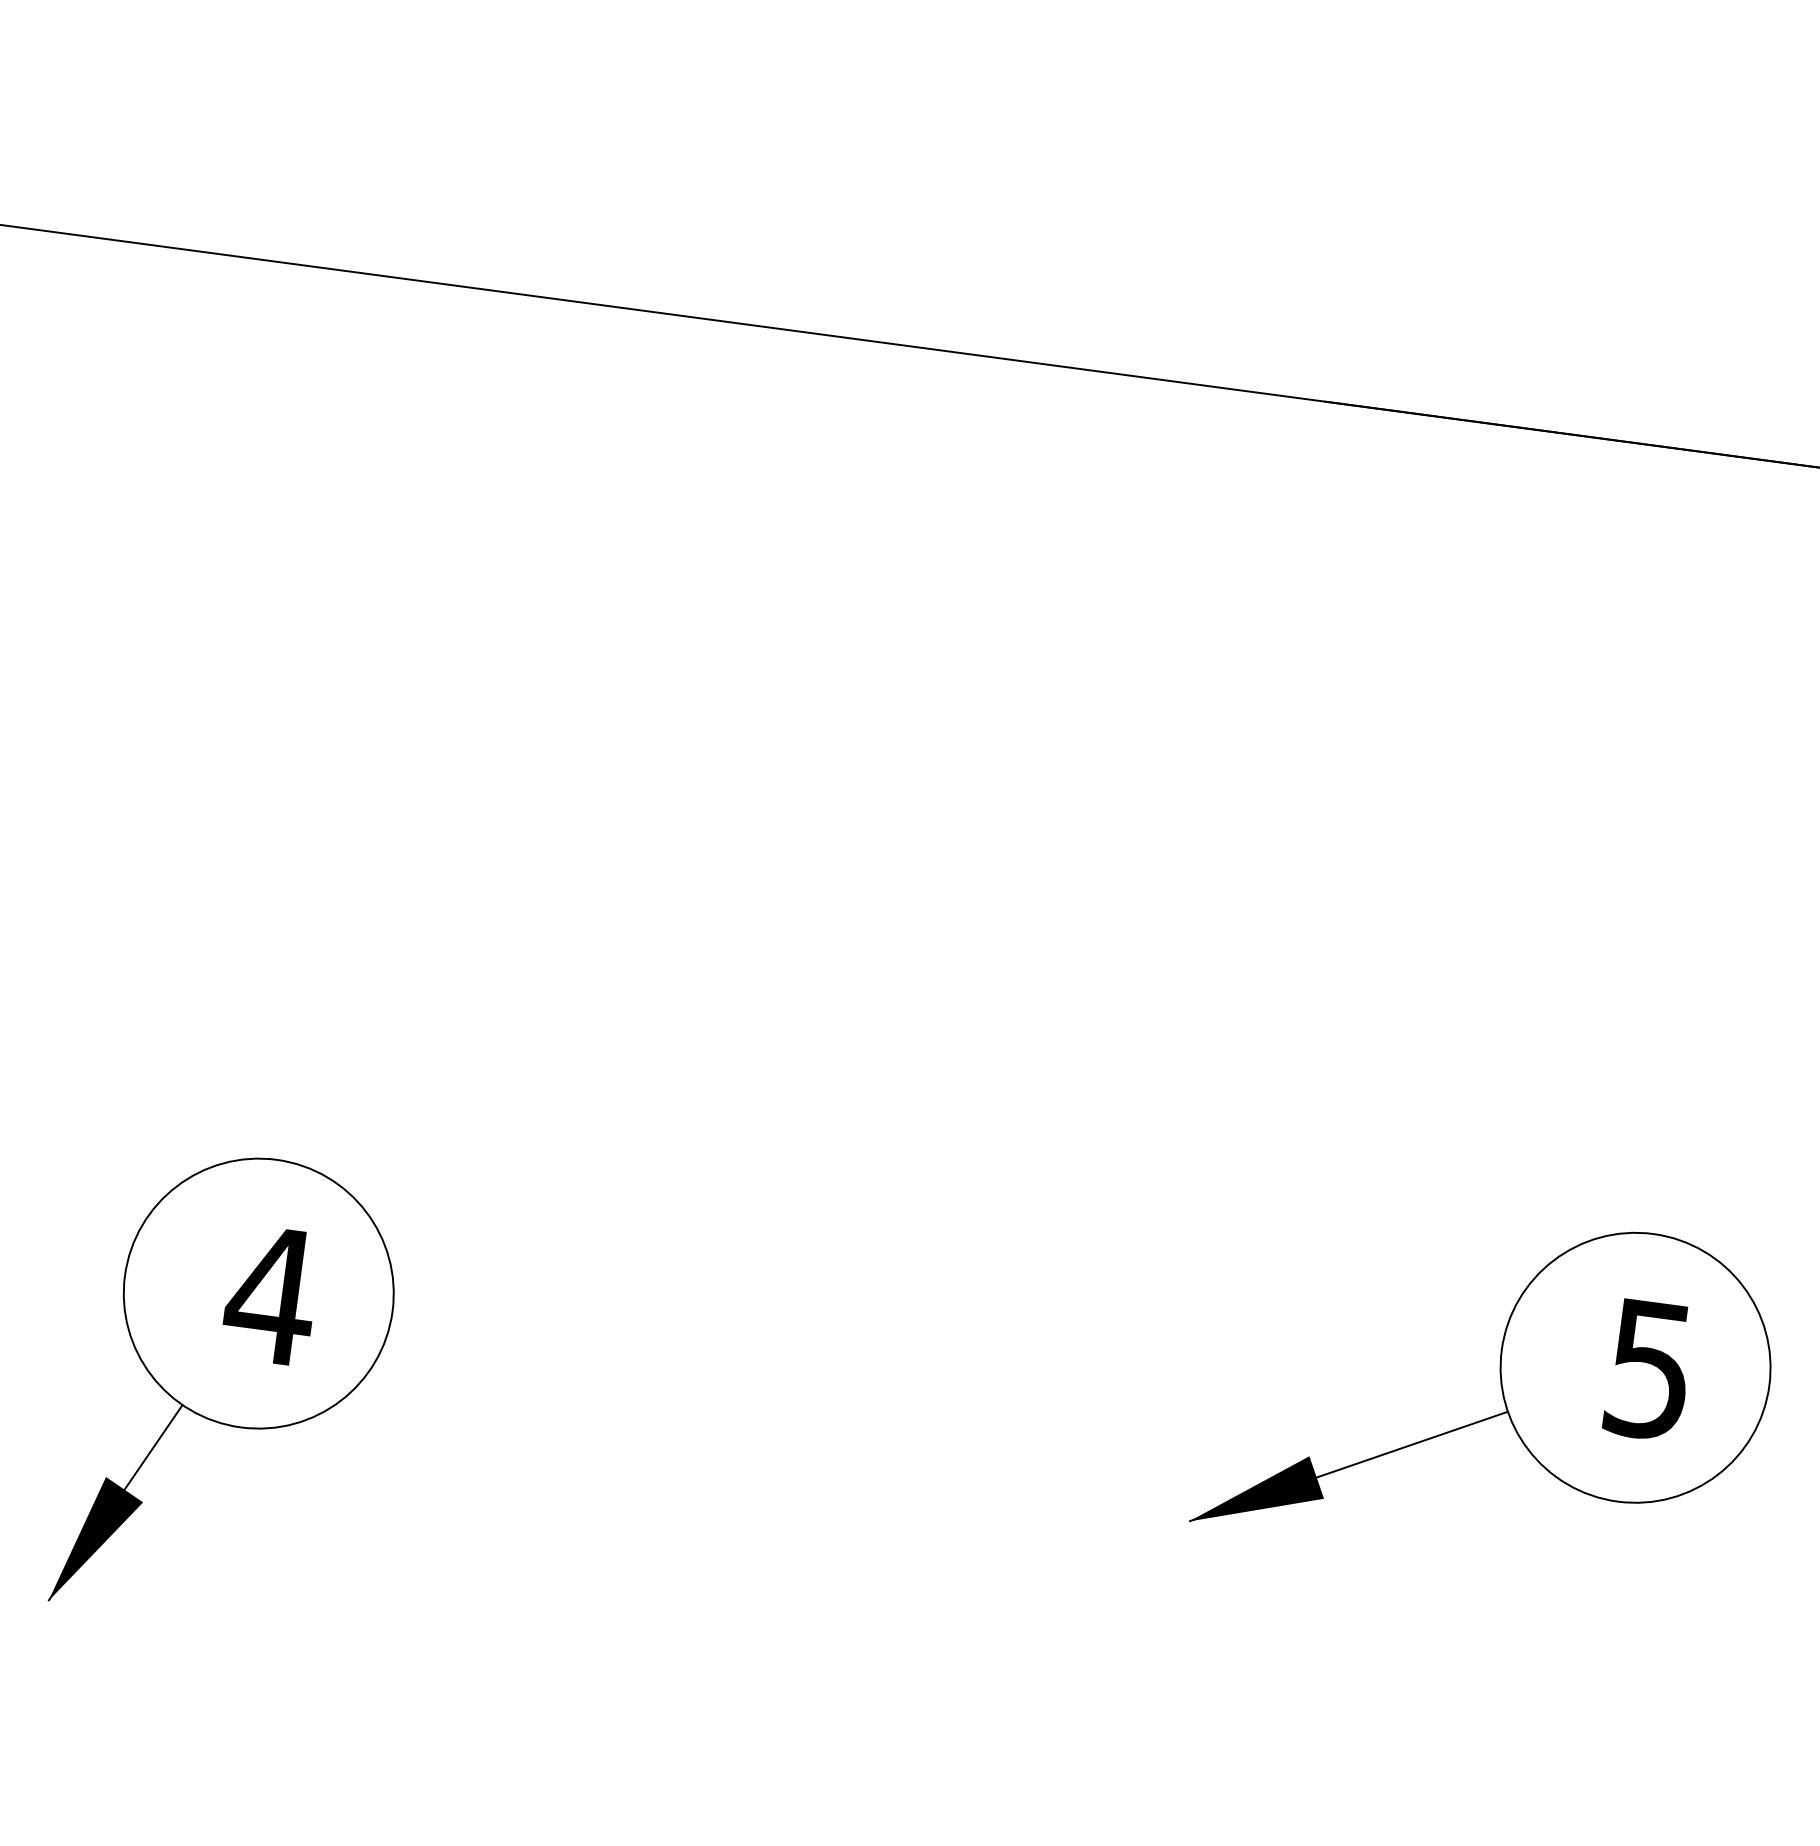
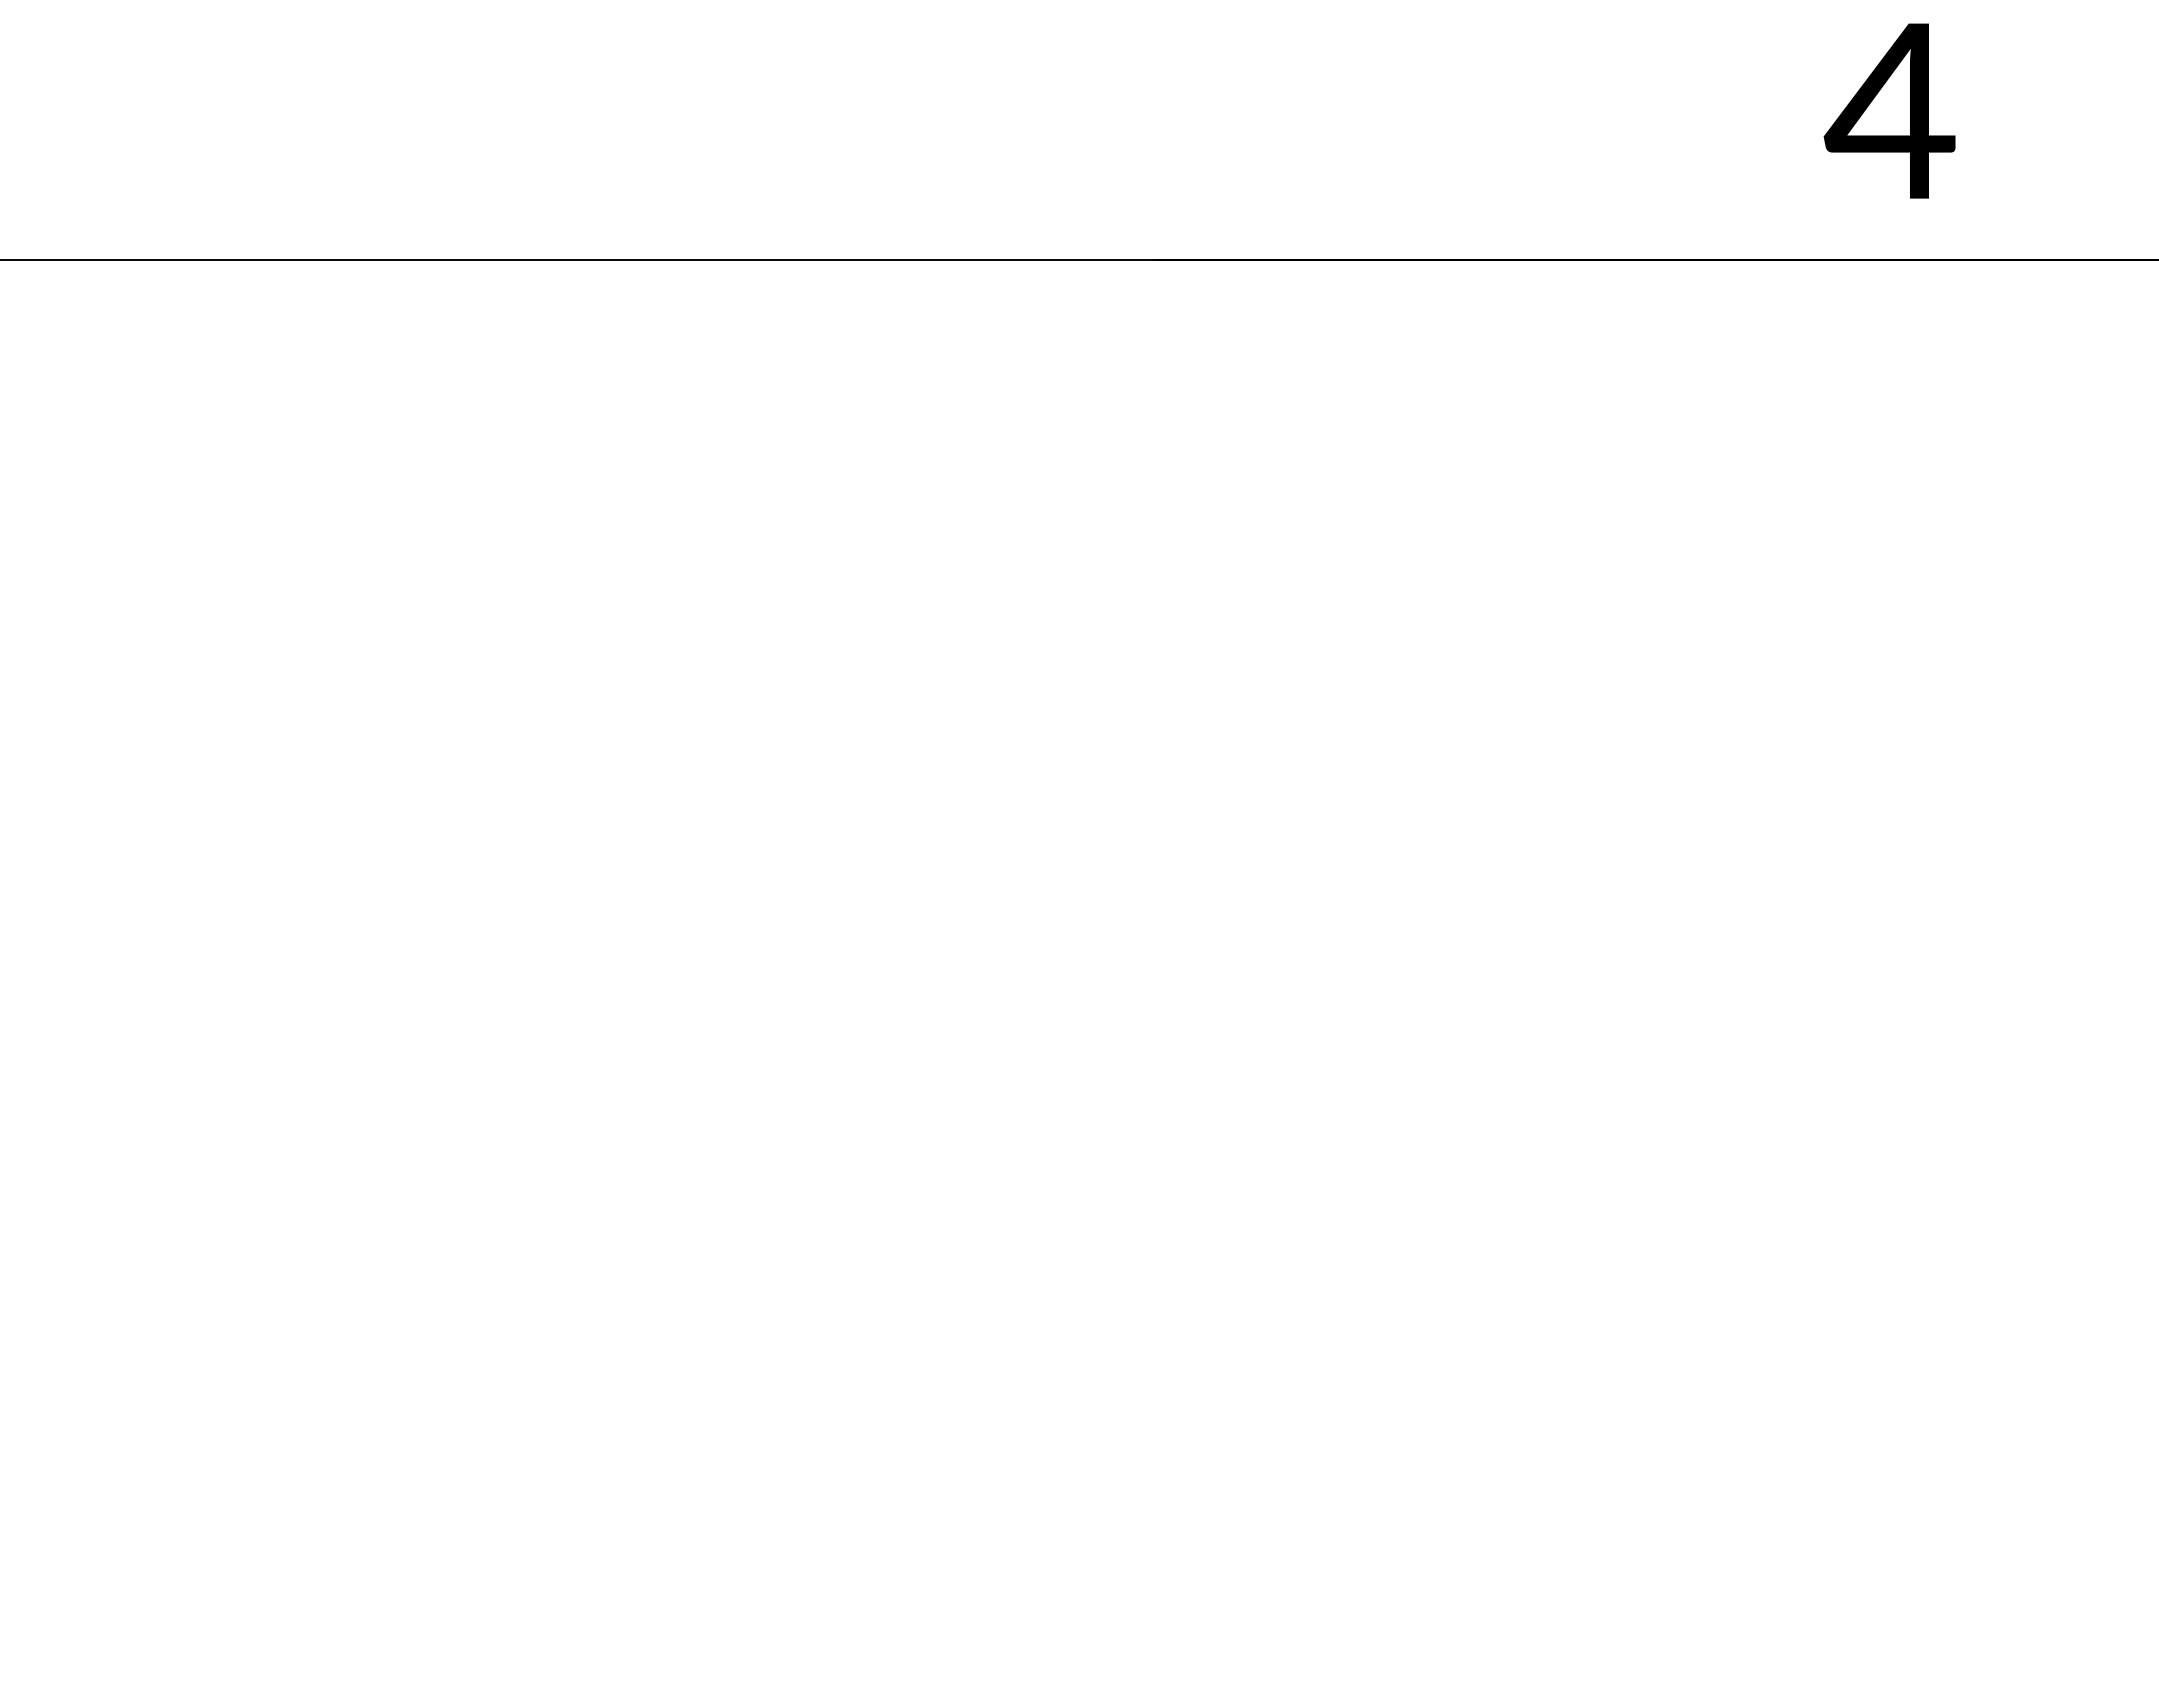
part: (1500, 1384) -> (1429, 1123), removed
part: (229, 1388) -> (286, 1279), removed

